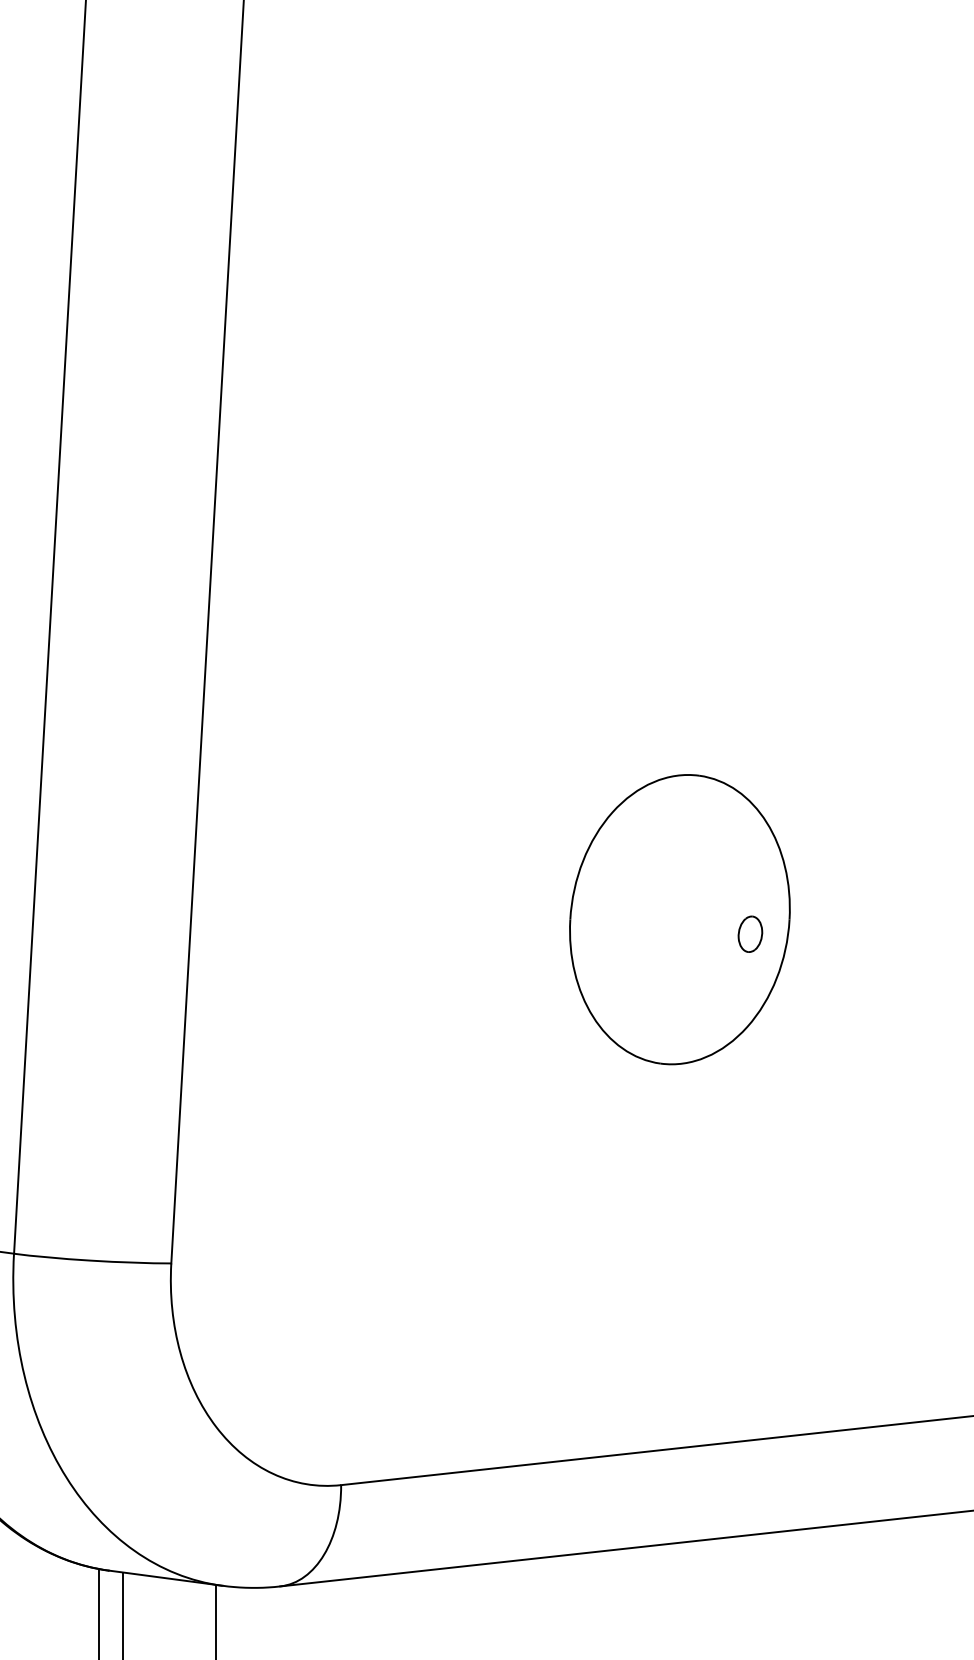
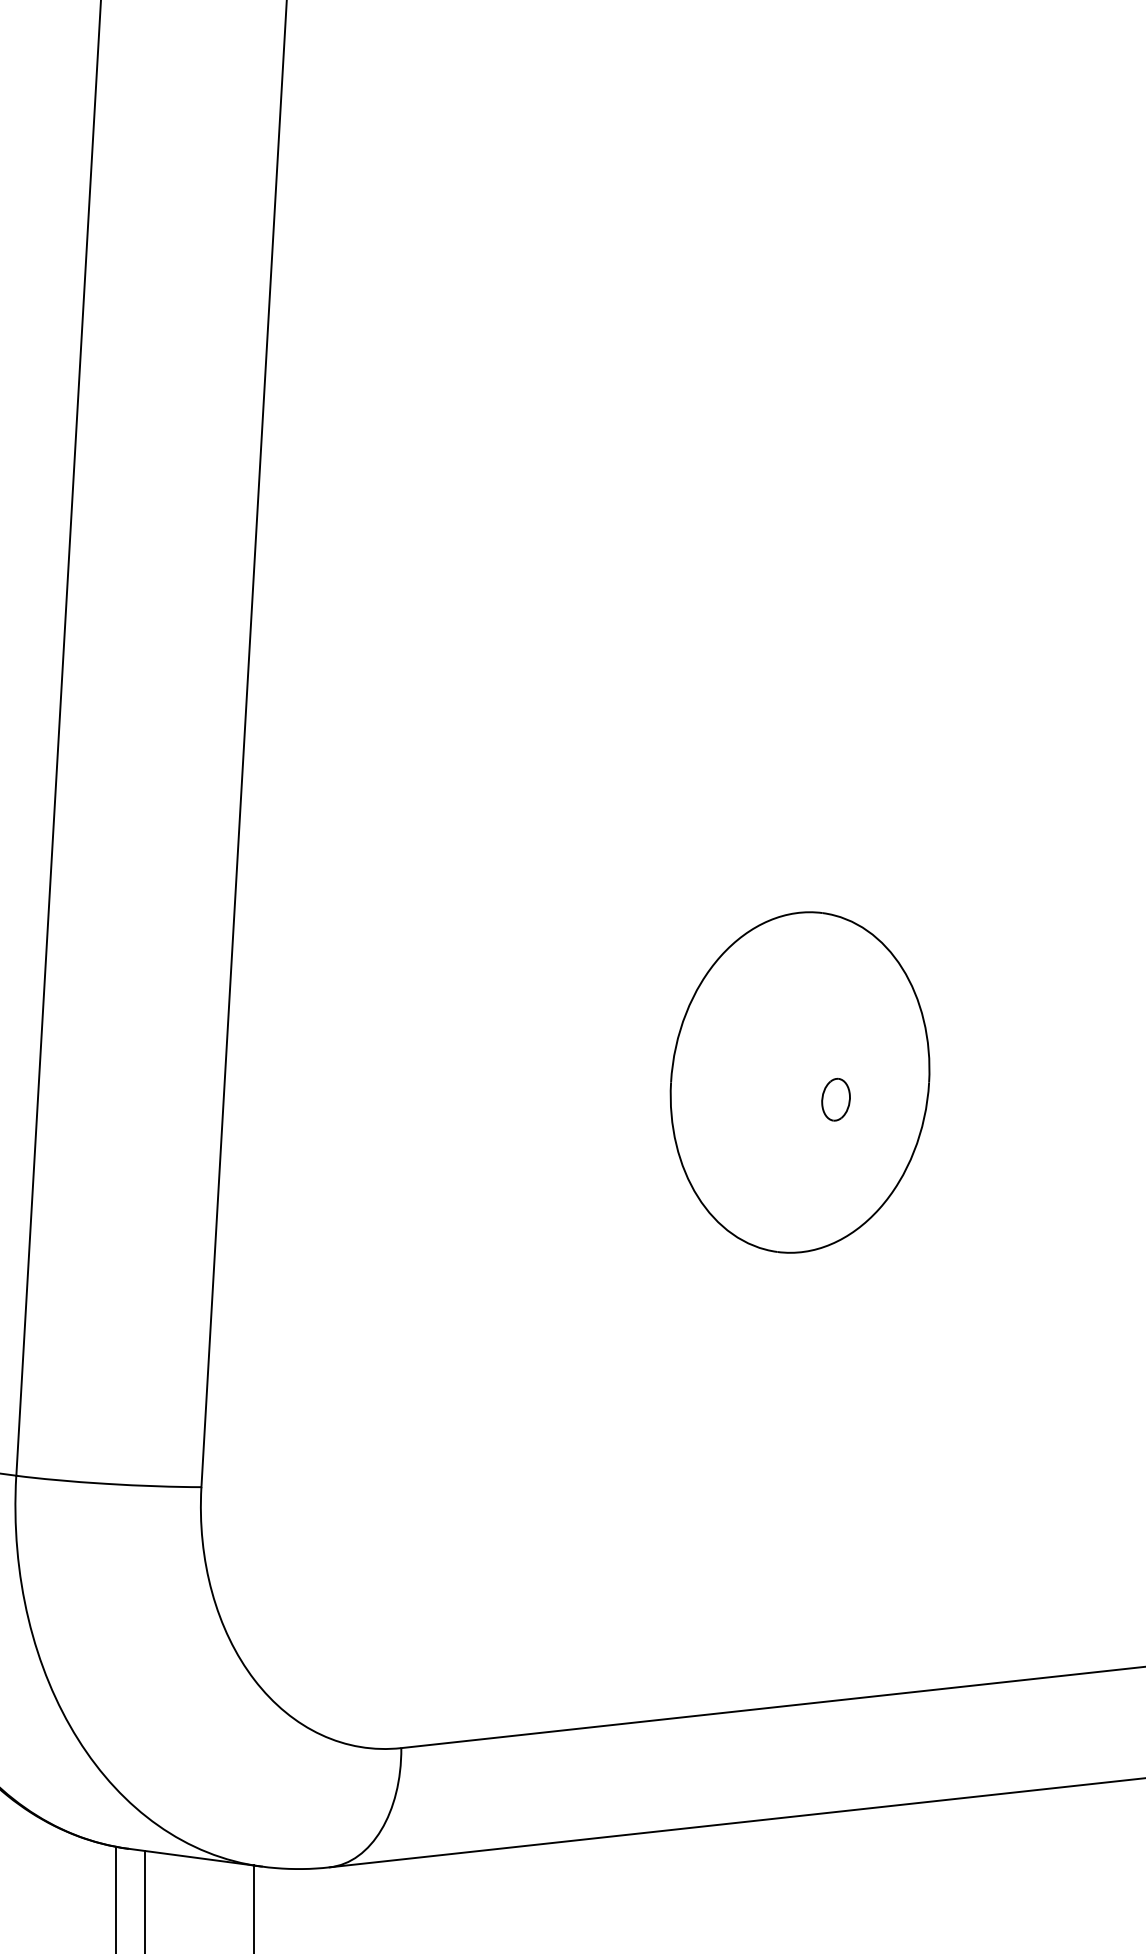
part: (749, 934) -> (835, 1099), moved

